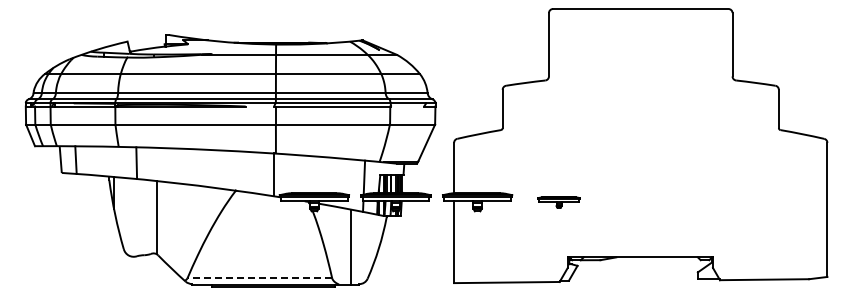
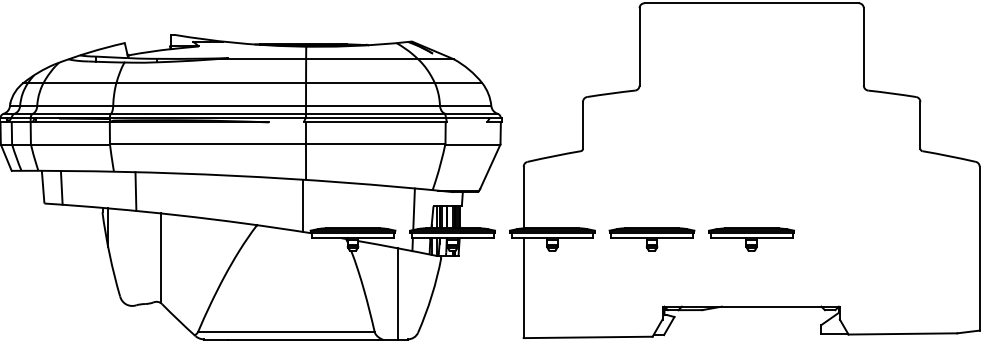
part: (558, 202) -> (651, 239), size x1.67
part: (640, 202) -> (751, 239), added
line: (259, 278) -> (285, 332), dashed -> solid

